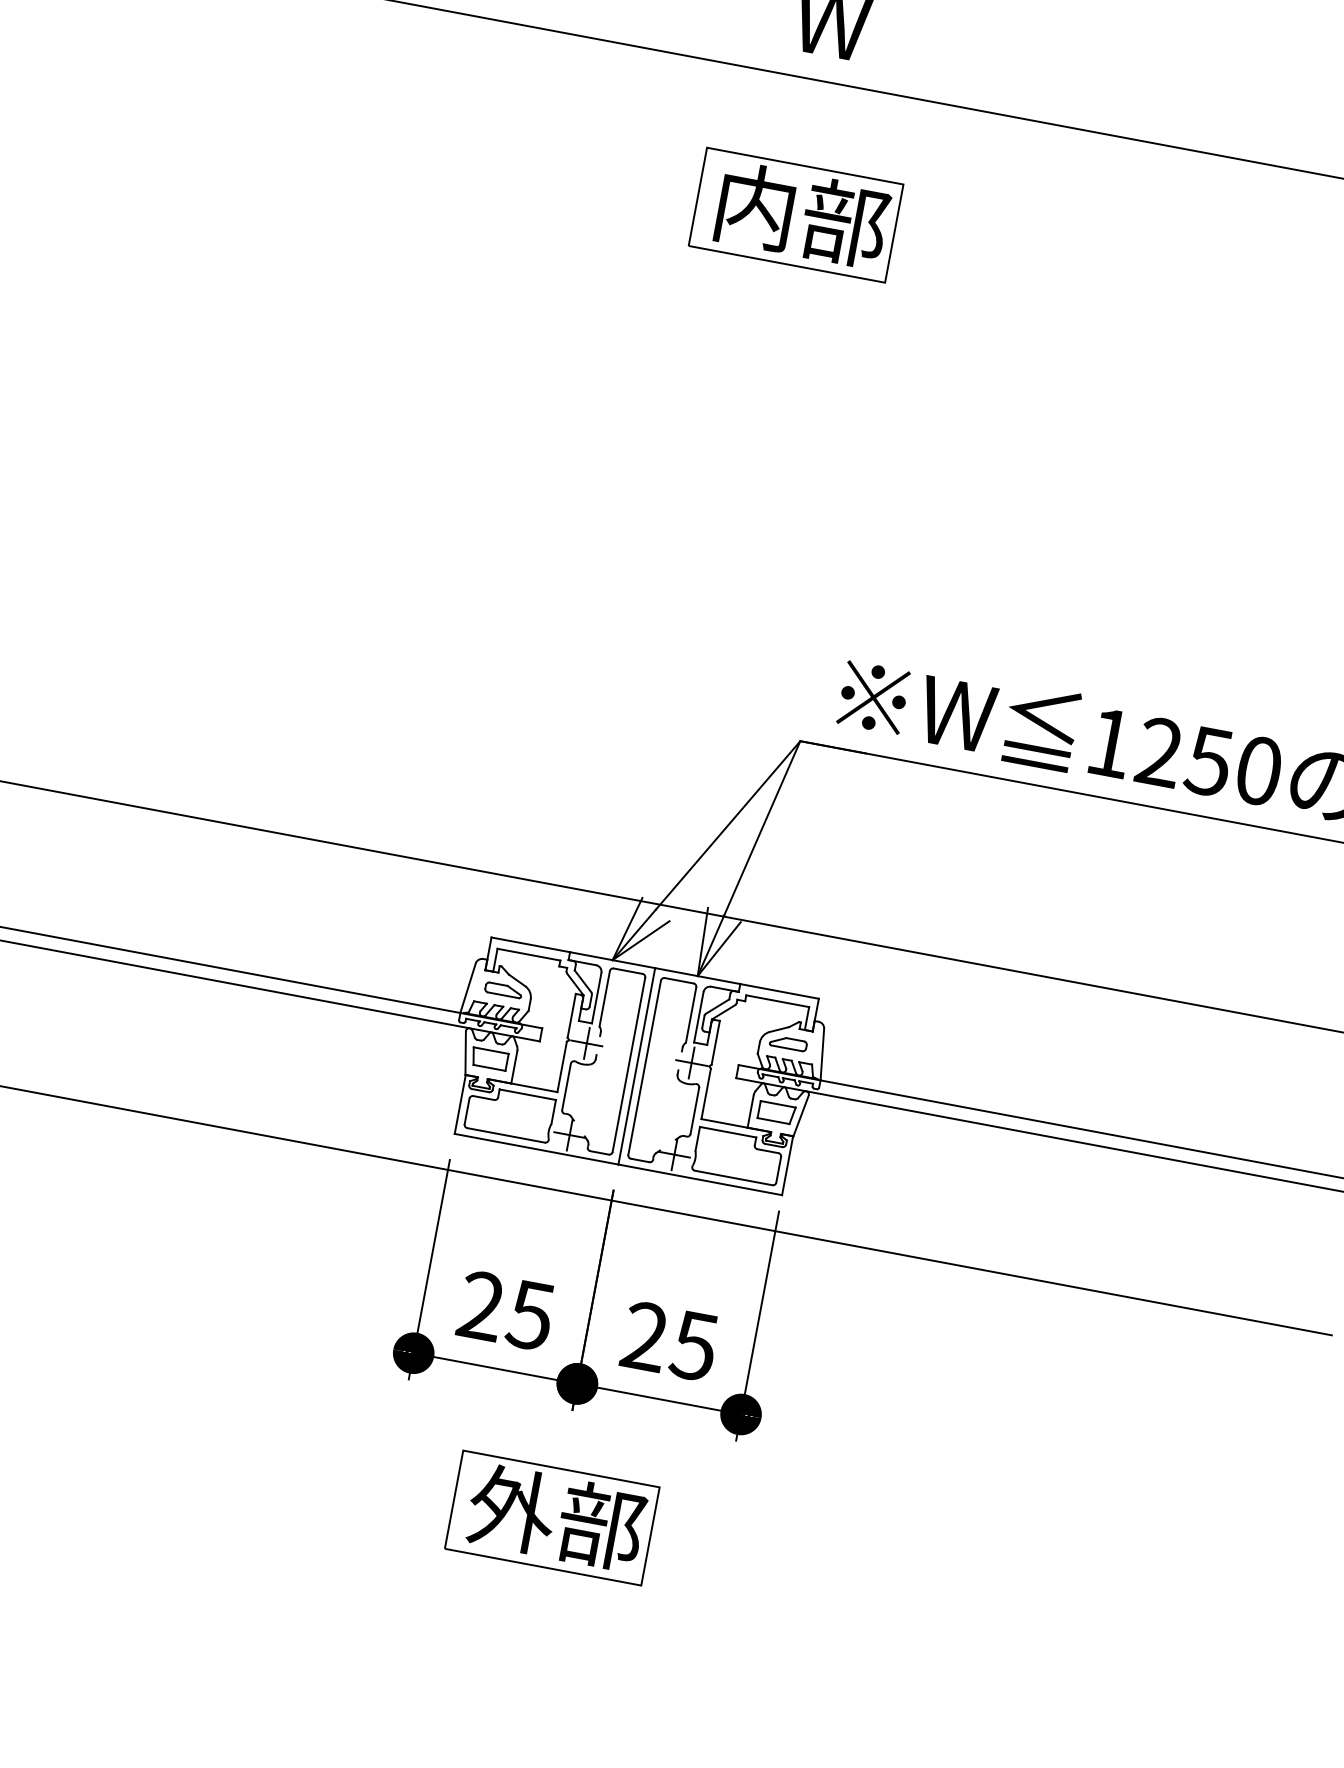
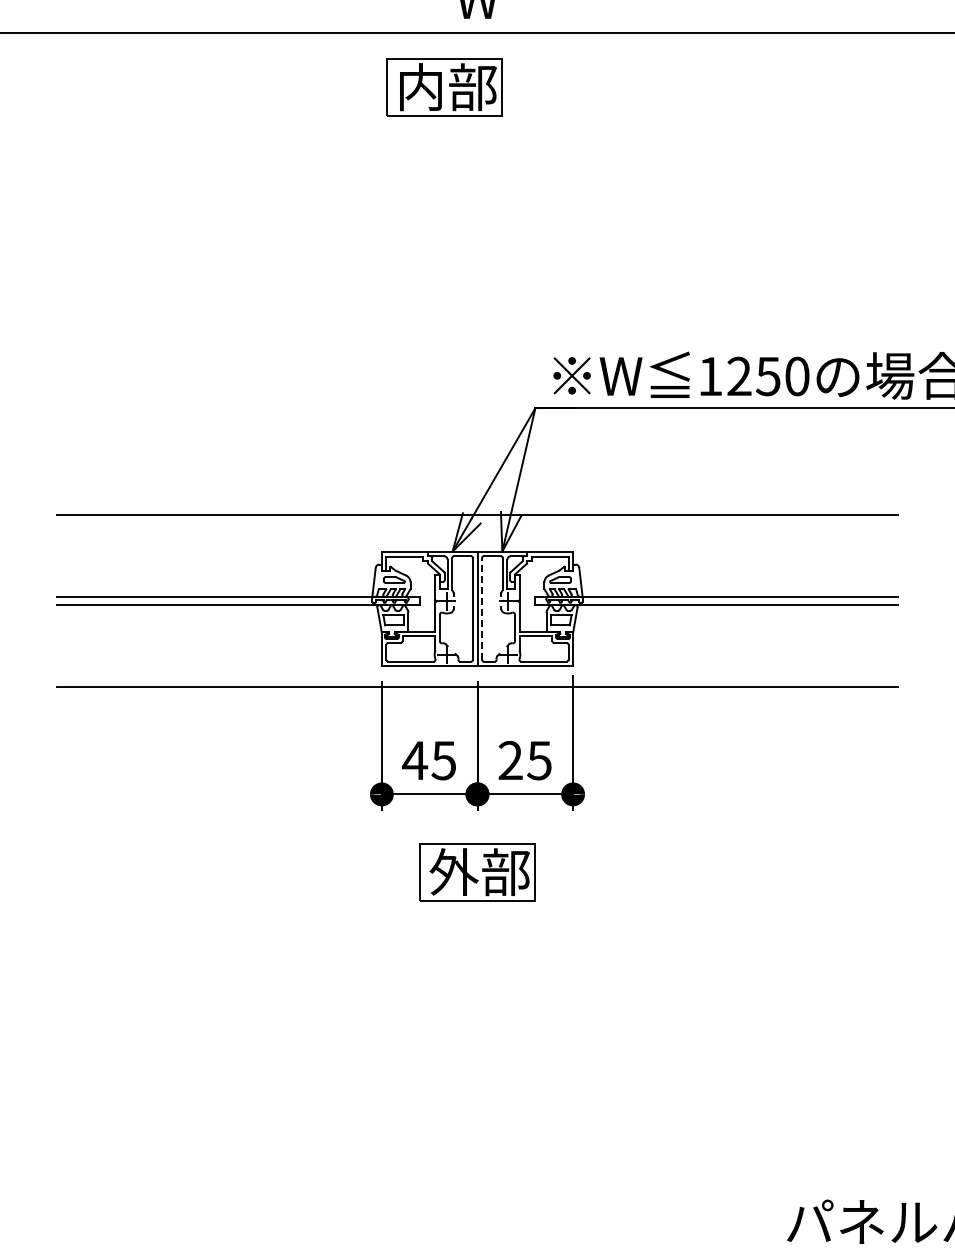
part: (796, 214) -> (444, 87), moved
line: (645, 1067) -> (482, 608), solid -> dashed
text: (480, 1303) -> (414, 759), 25 -> 45

